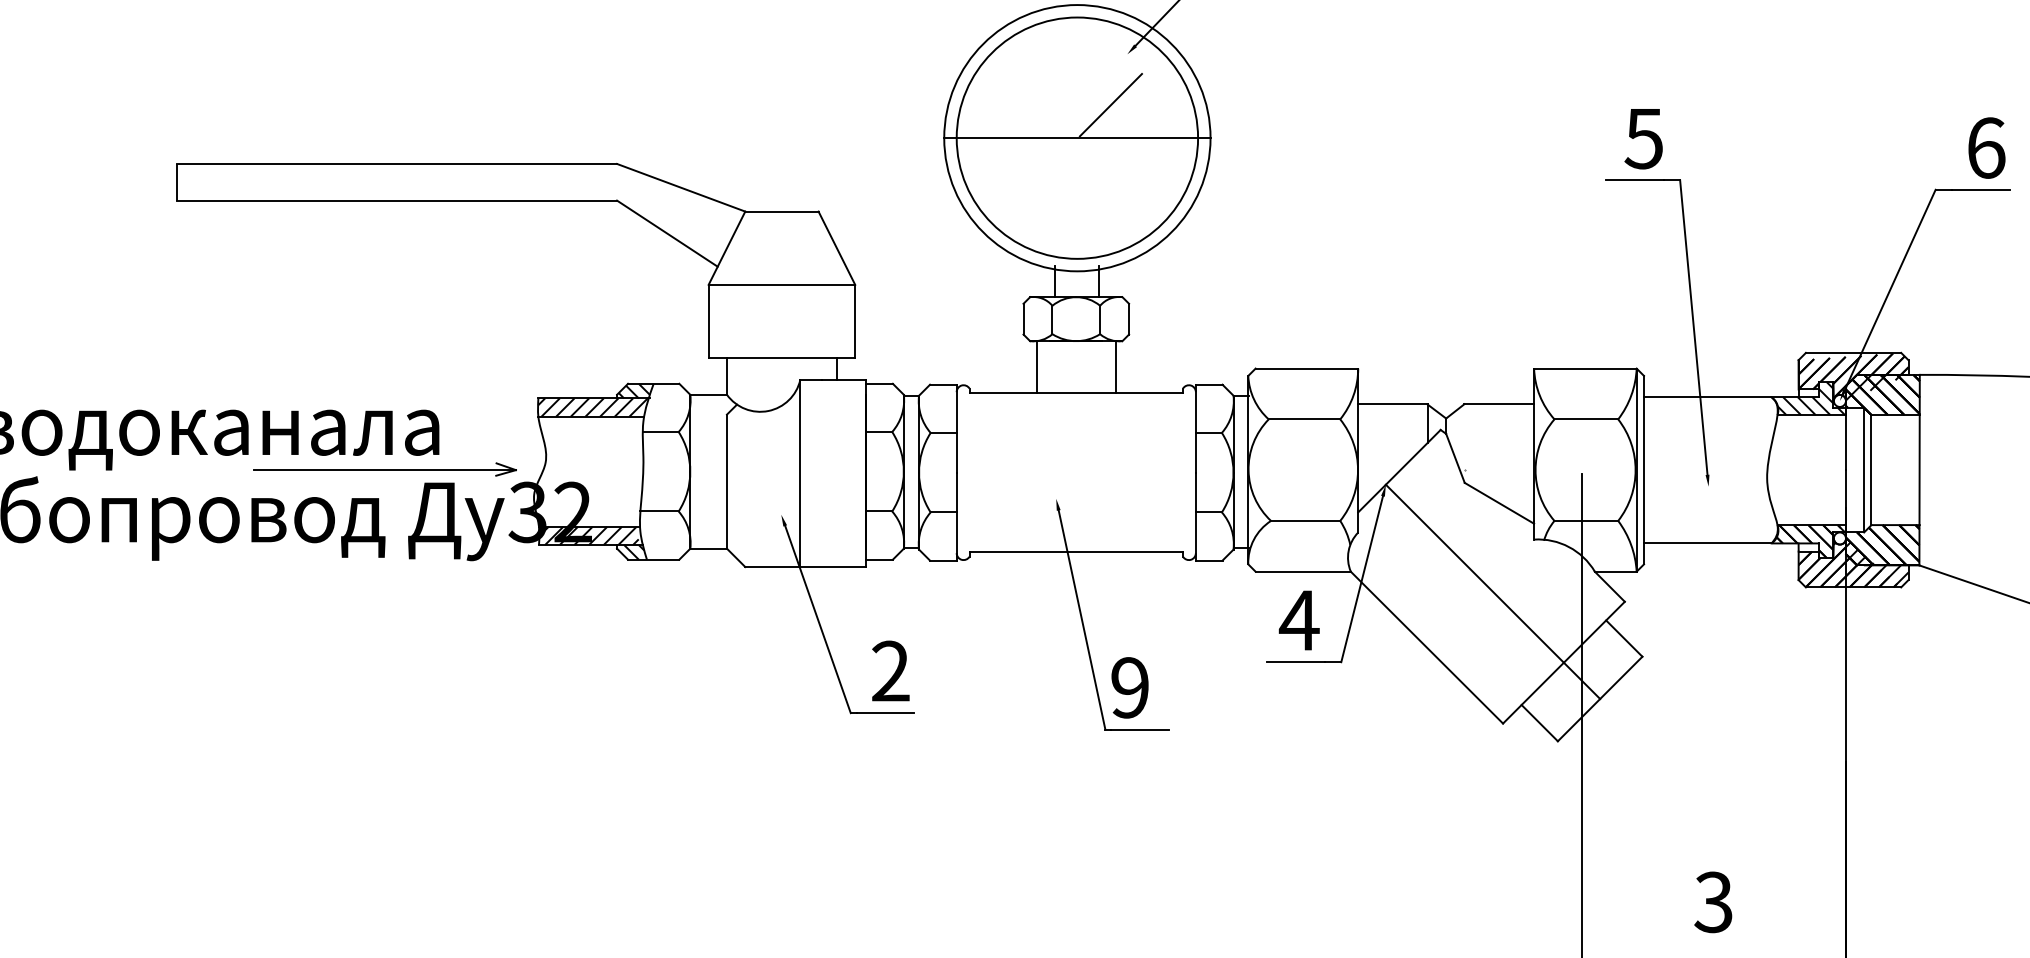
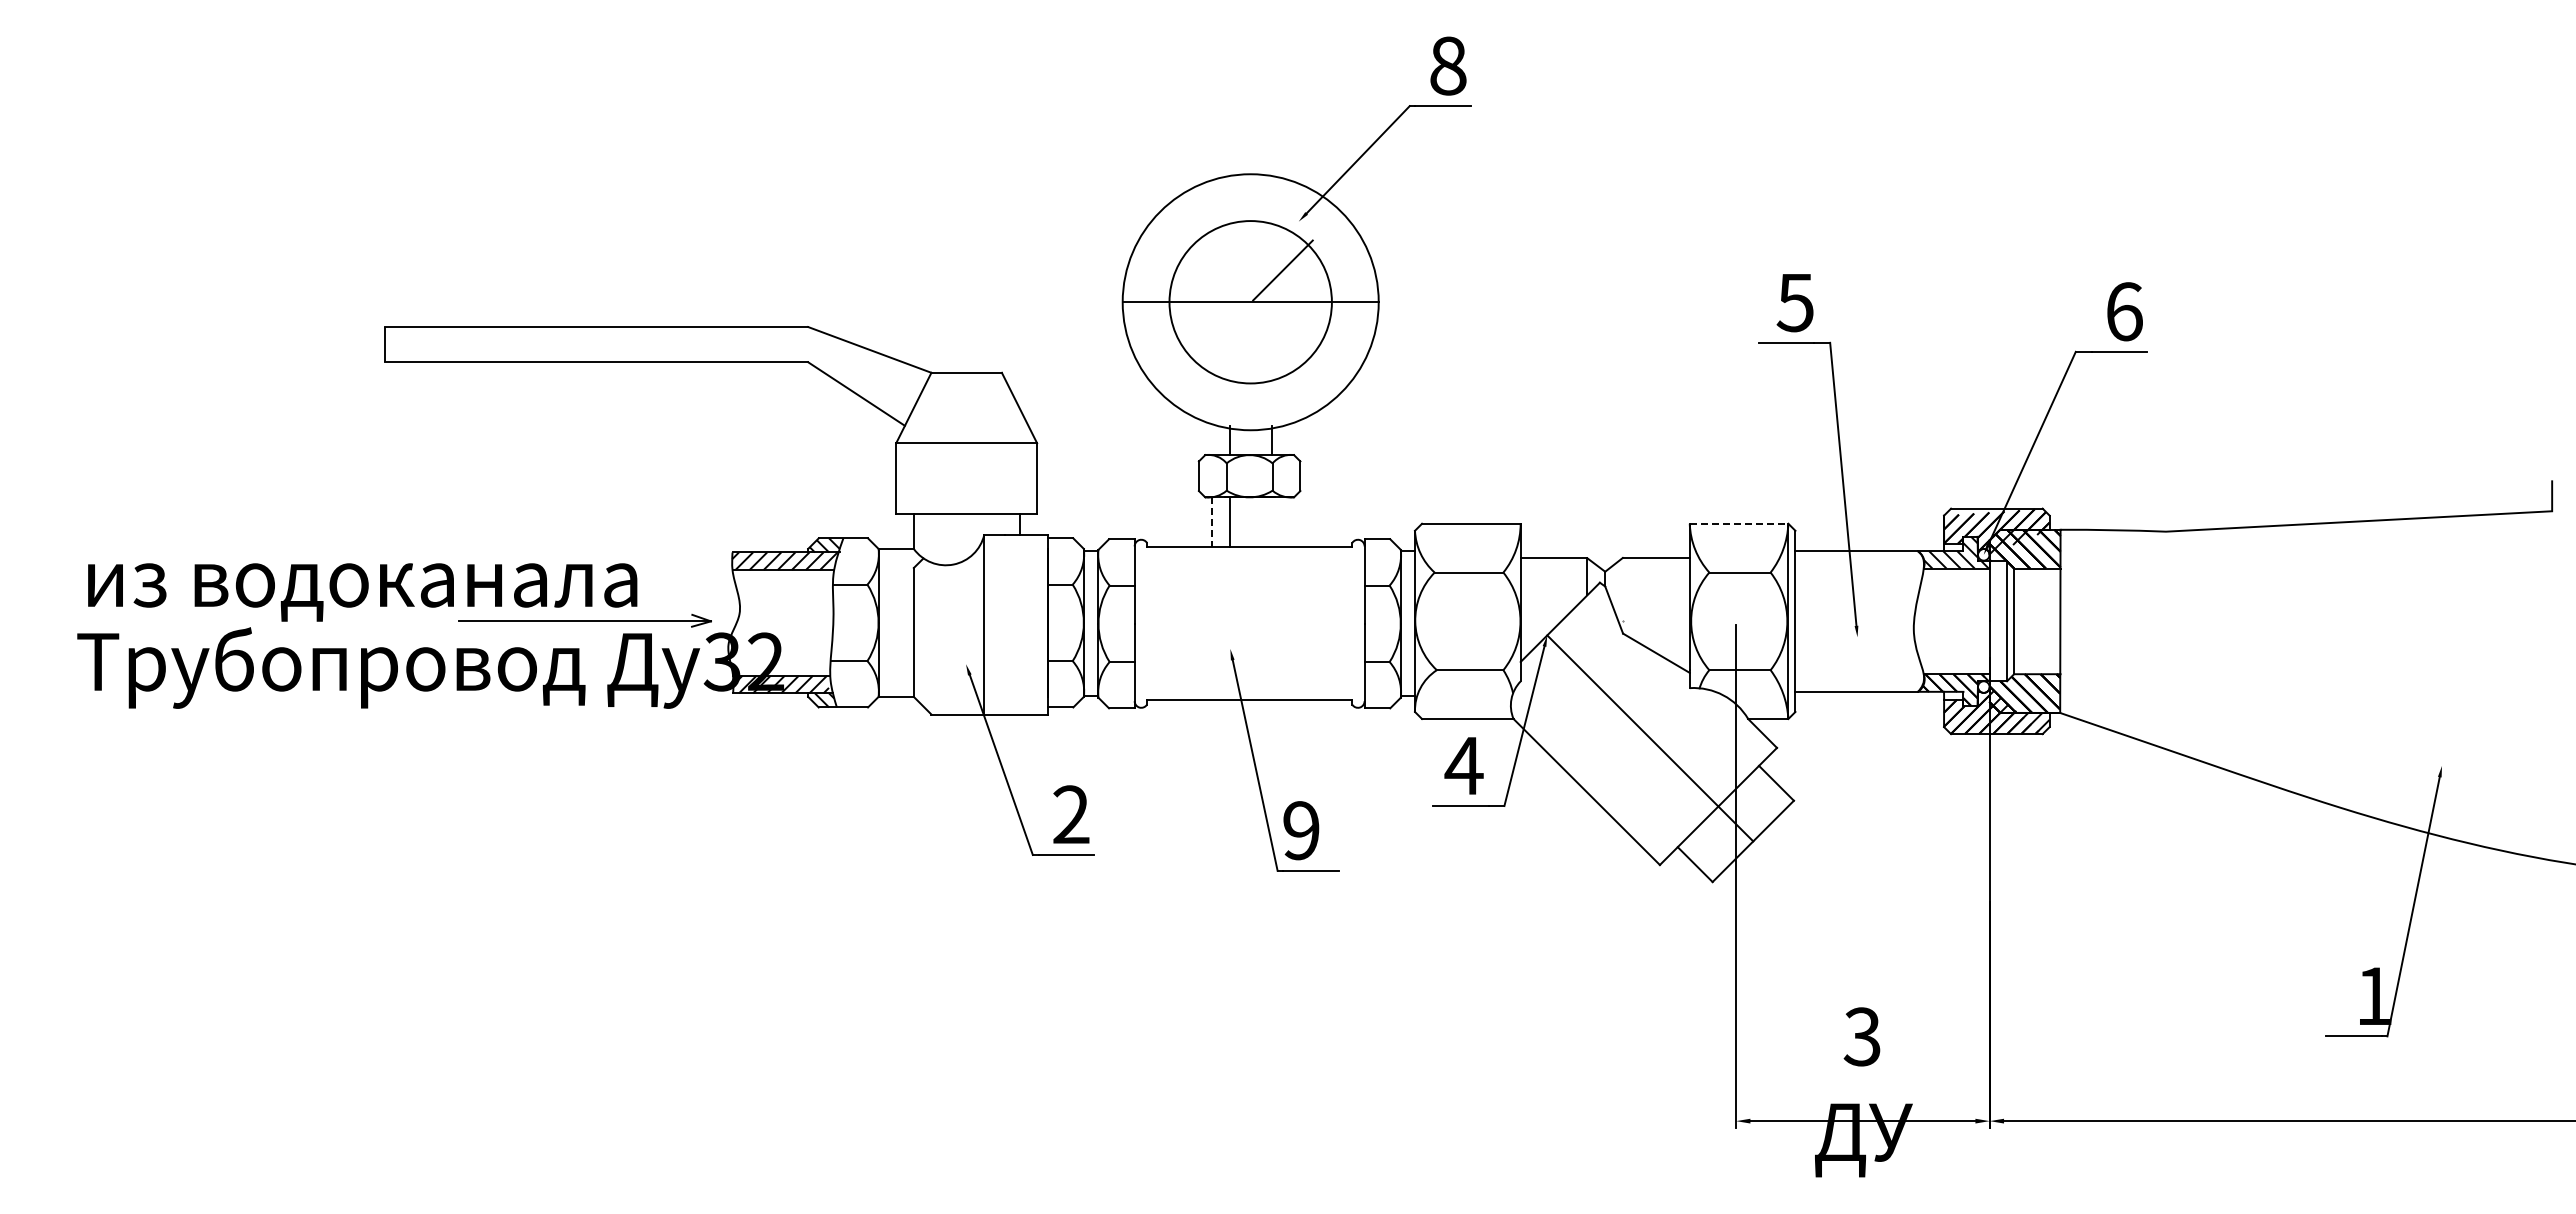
circle: (1077, 138) -> (1250, 302), size x0.7
line: (1036, 367) -> (1211, 522), solid -> dashed
line: (1115, 367) -> (1229, 522), moved
line: (1585, 368) -> (1739, 523), solid -> dashed

